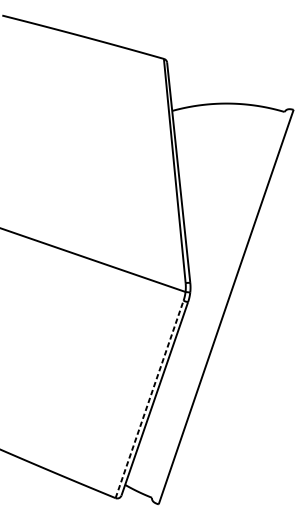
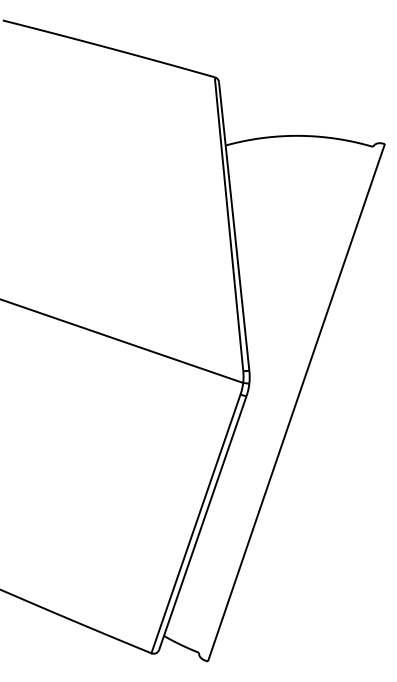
line: (149, 399) -> (196, 523), dashed -> solid

